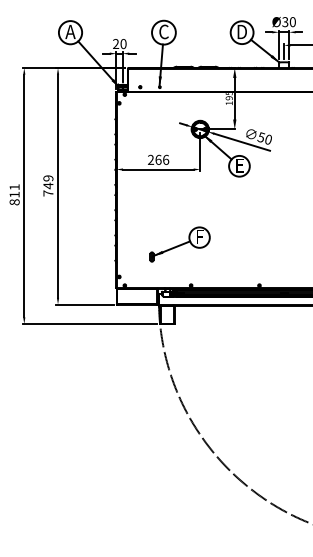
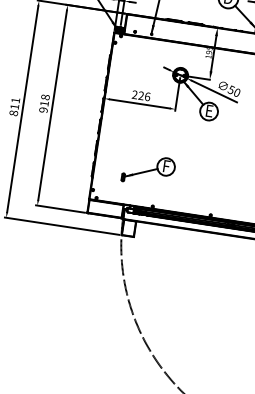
text: (158, 159) -> (141, 95), 266 -> 226
text: (48, 185) -> (44, 103), 749 -> 918

